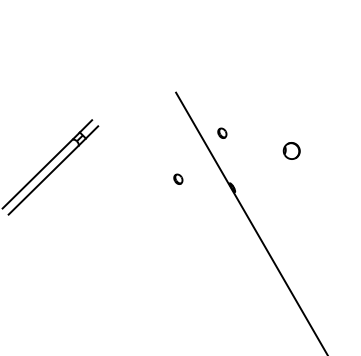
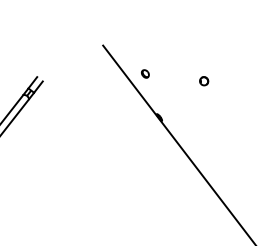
part: (291, 151) -> (204, 81), size x0.62
part: (178, 178) -> (114, 115), removed

